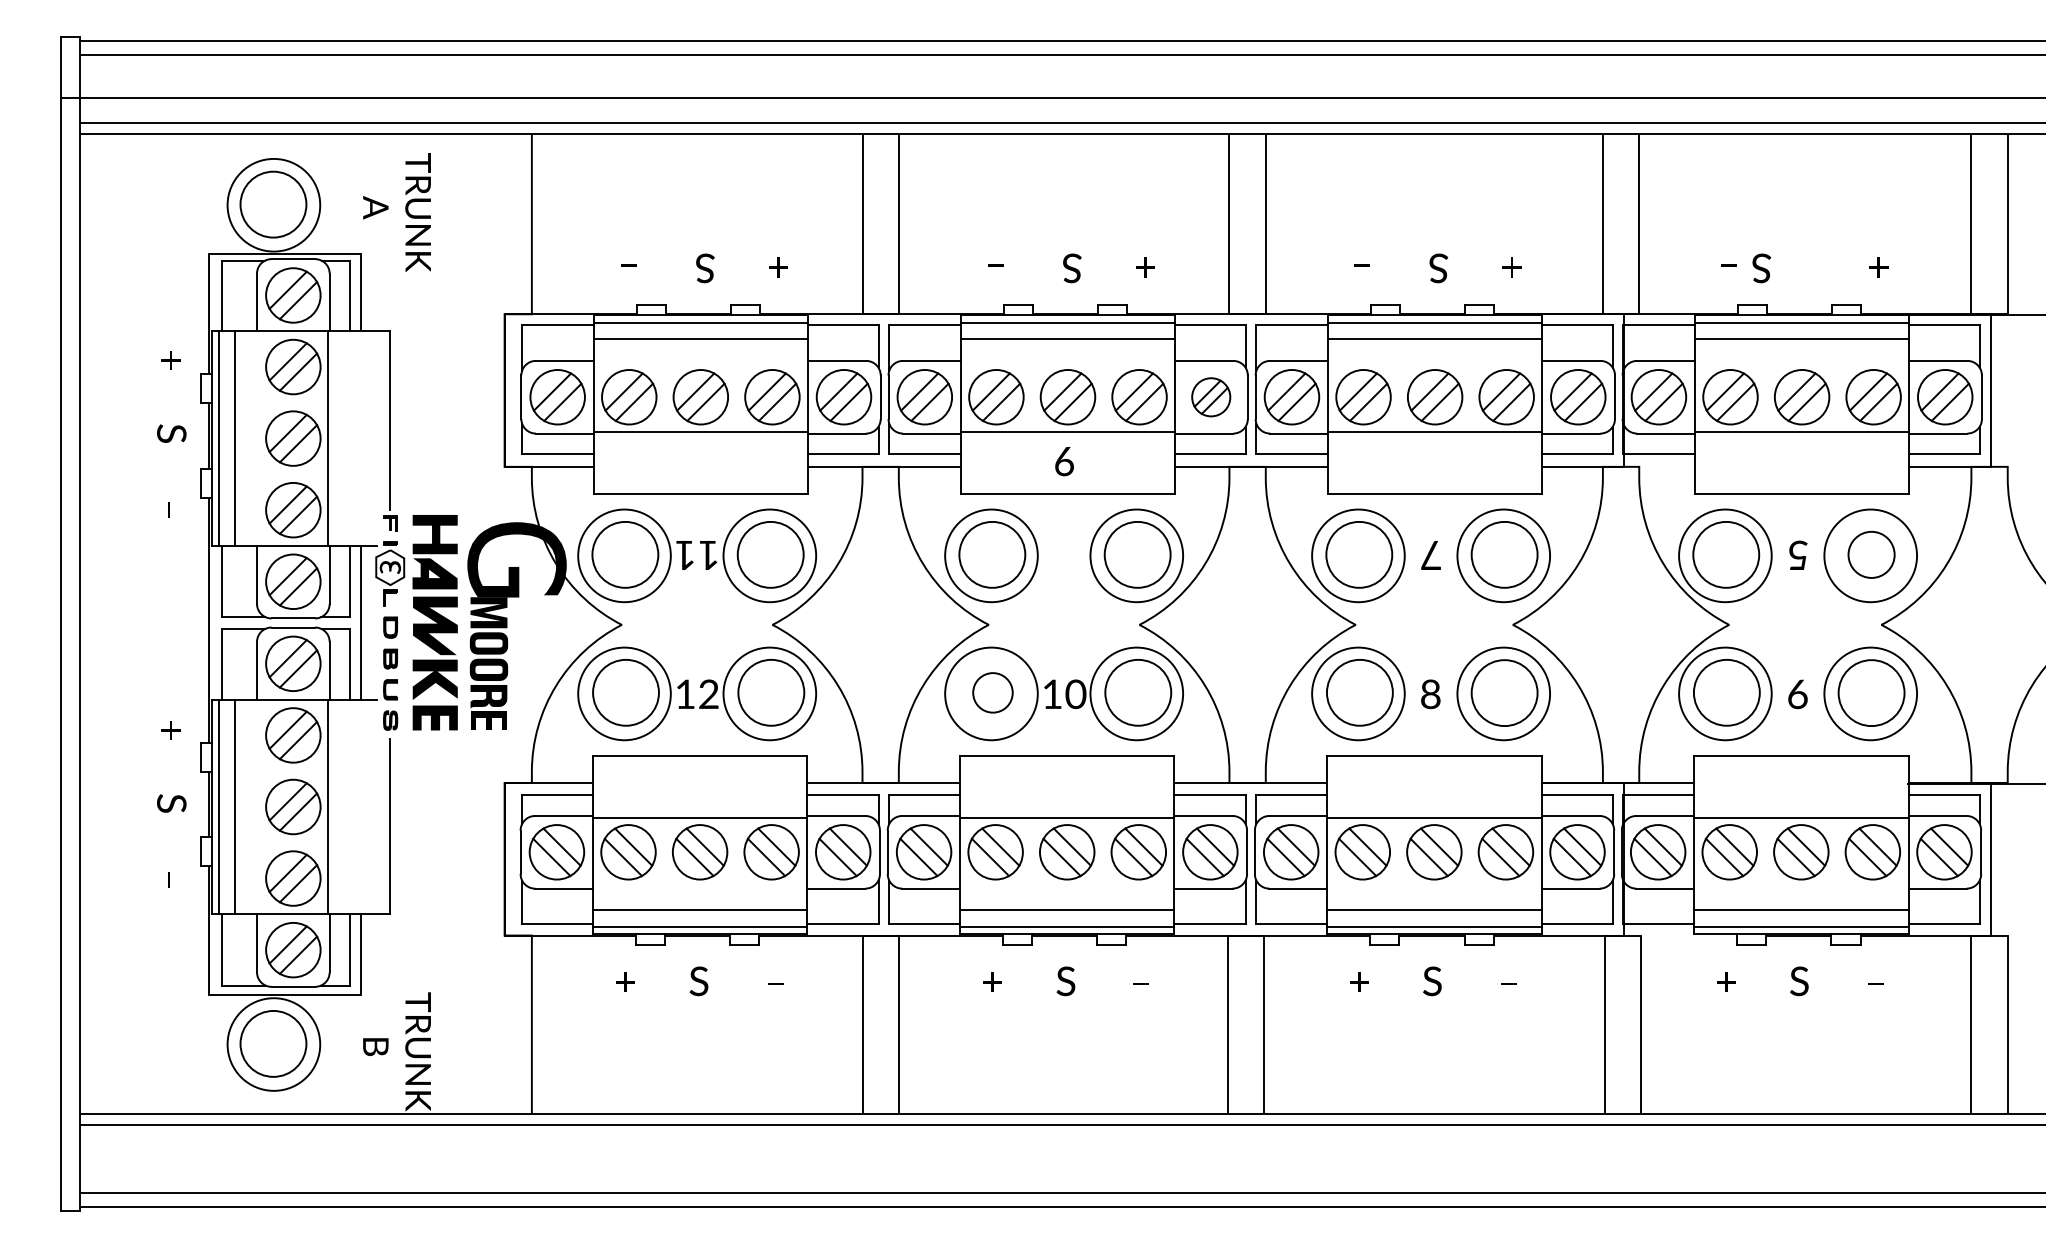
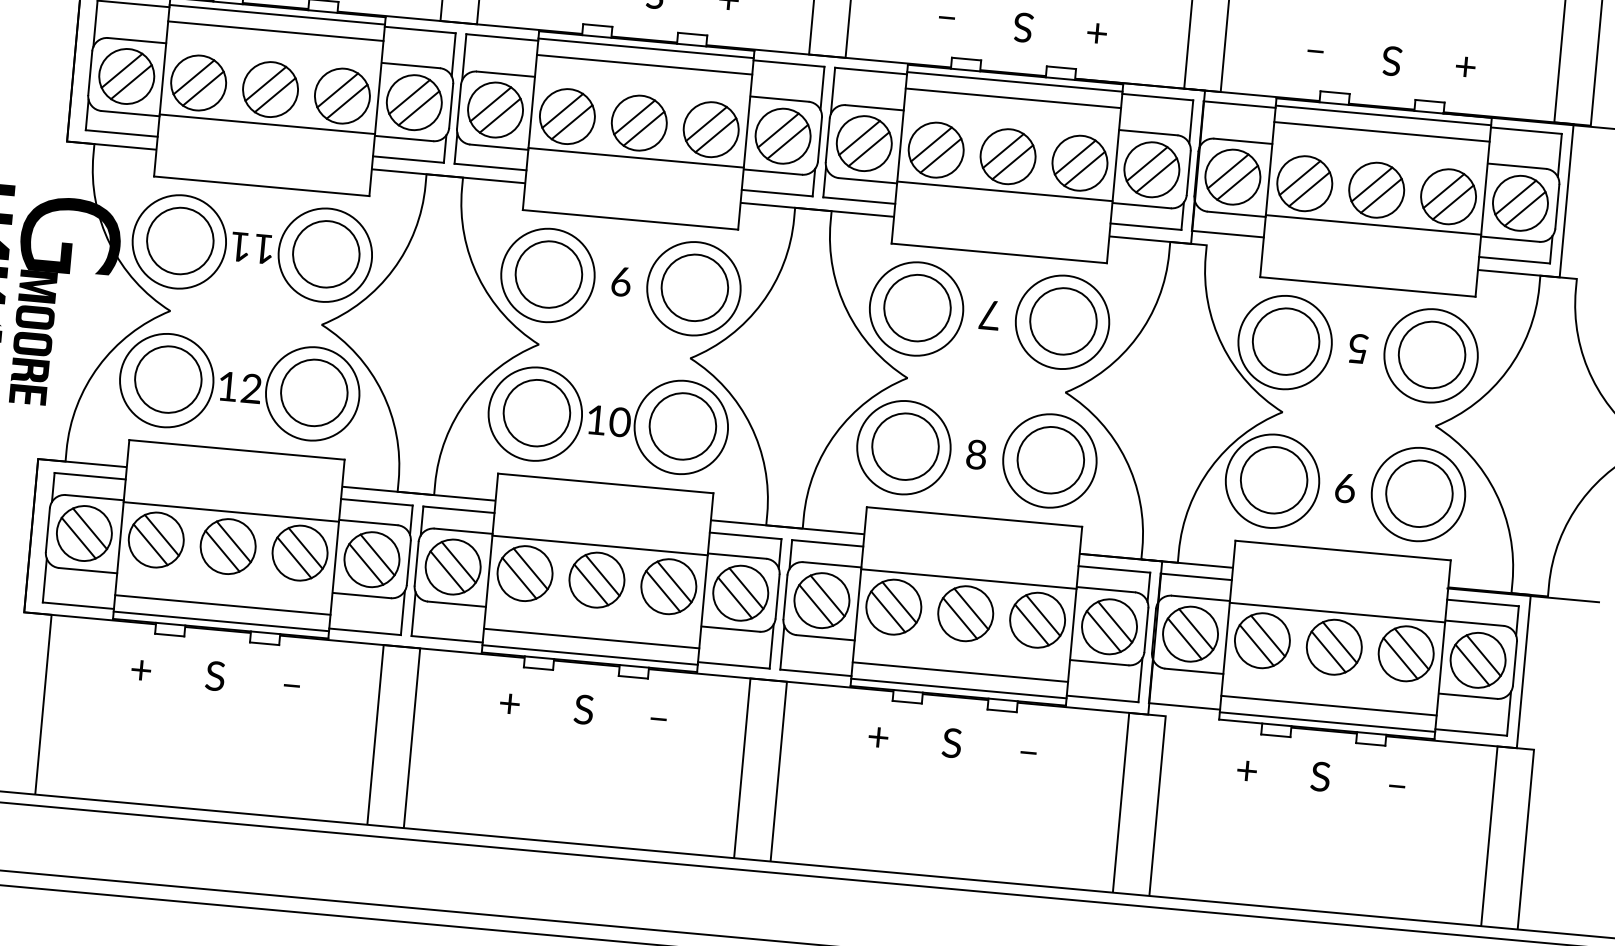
text: (1761, 268) -> (1391, 61), moved
part: (1211, 397) -> (783, 136), size x1.43
text: (1064, 461) -> (621, 281), moved
circle: (1871, 554) -> (1432, 354), size x1.43
circle: (992, 692) -> (536, 412), size x1.67

